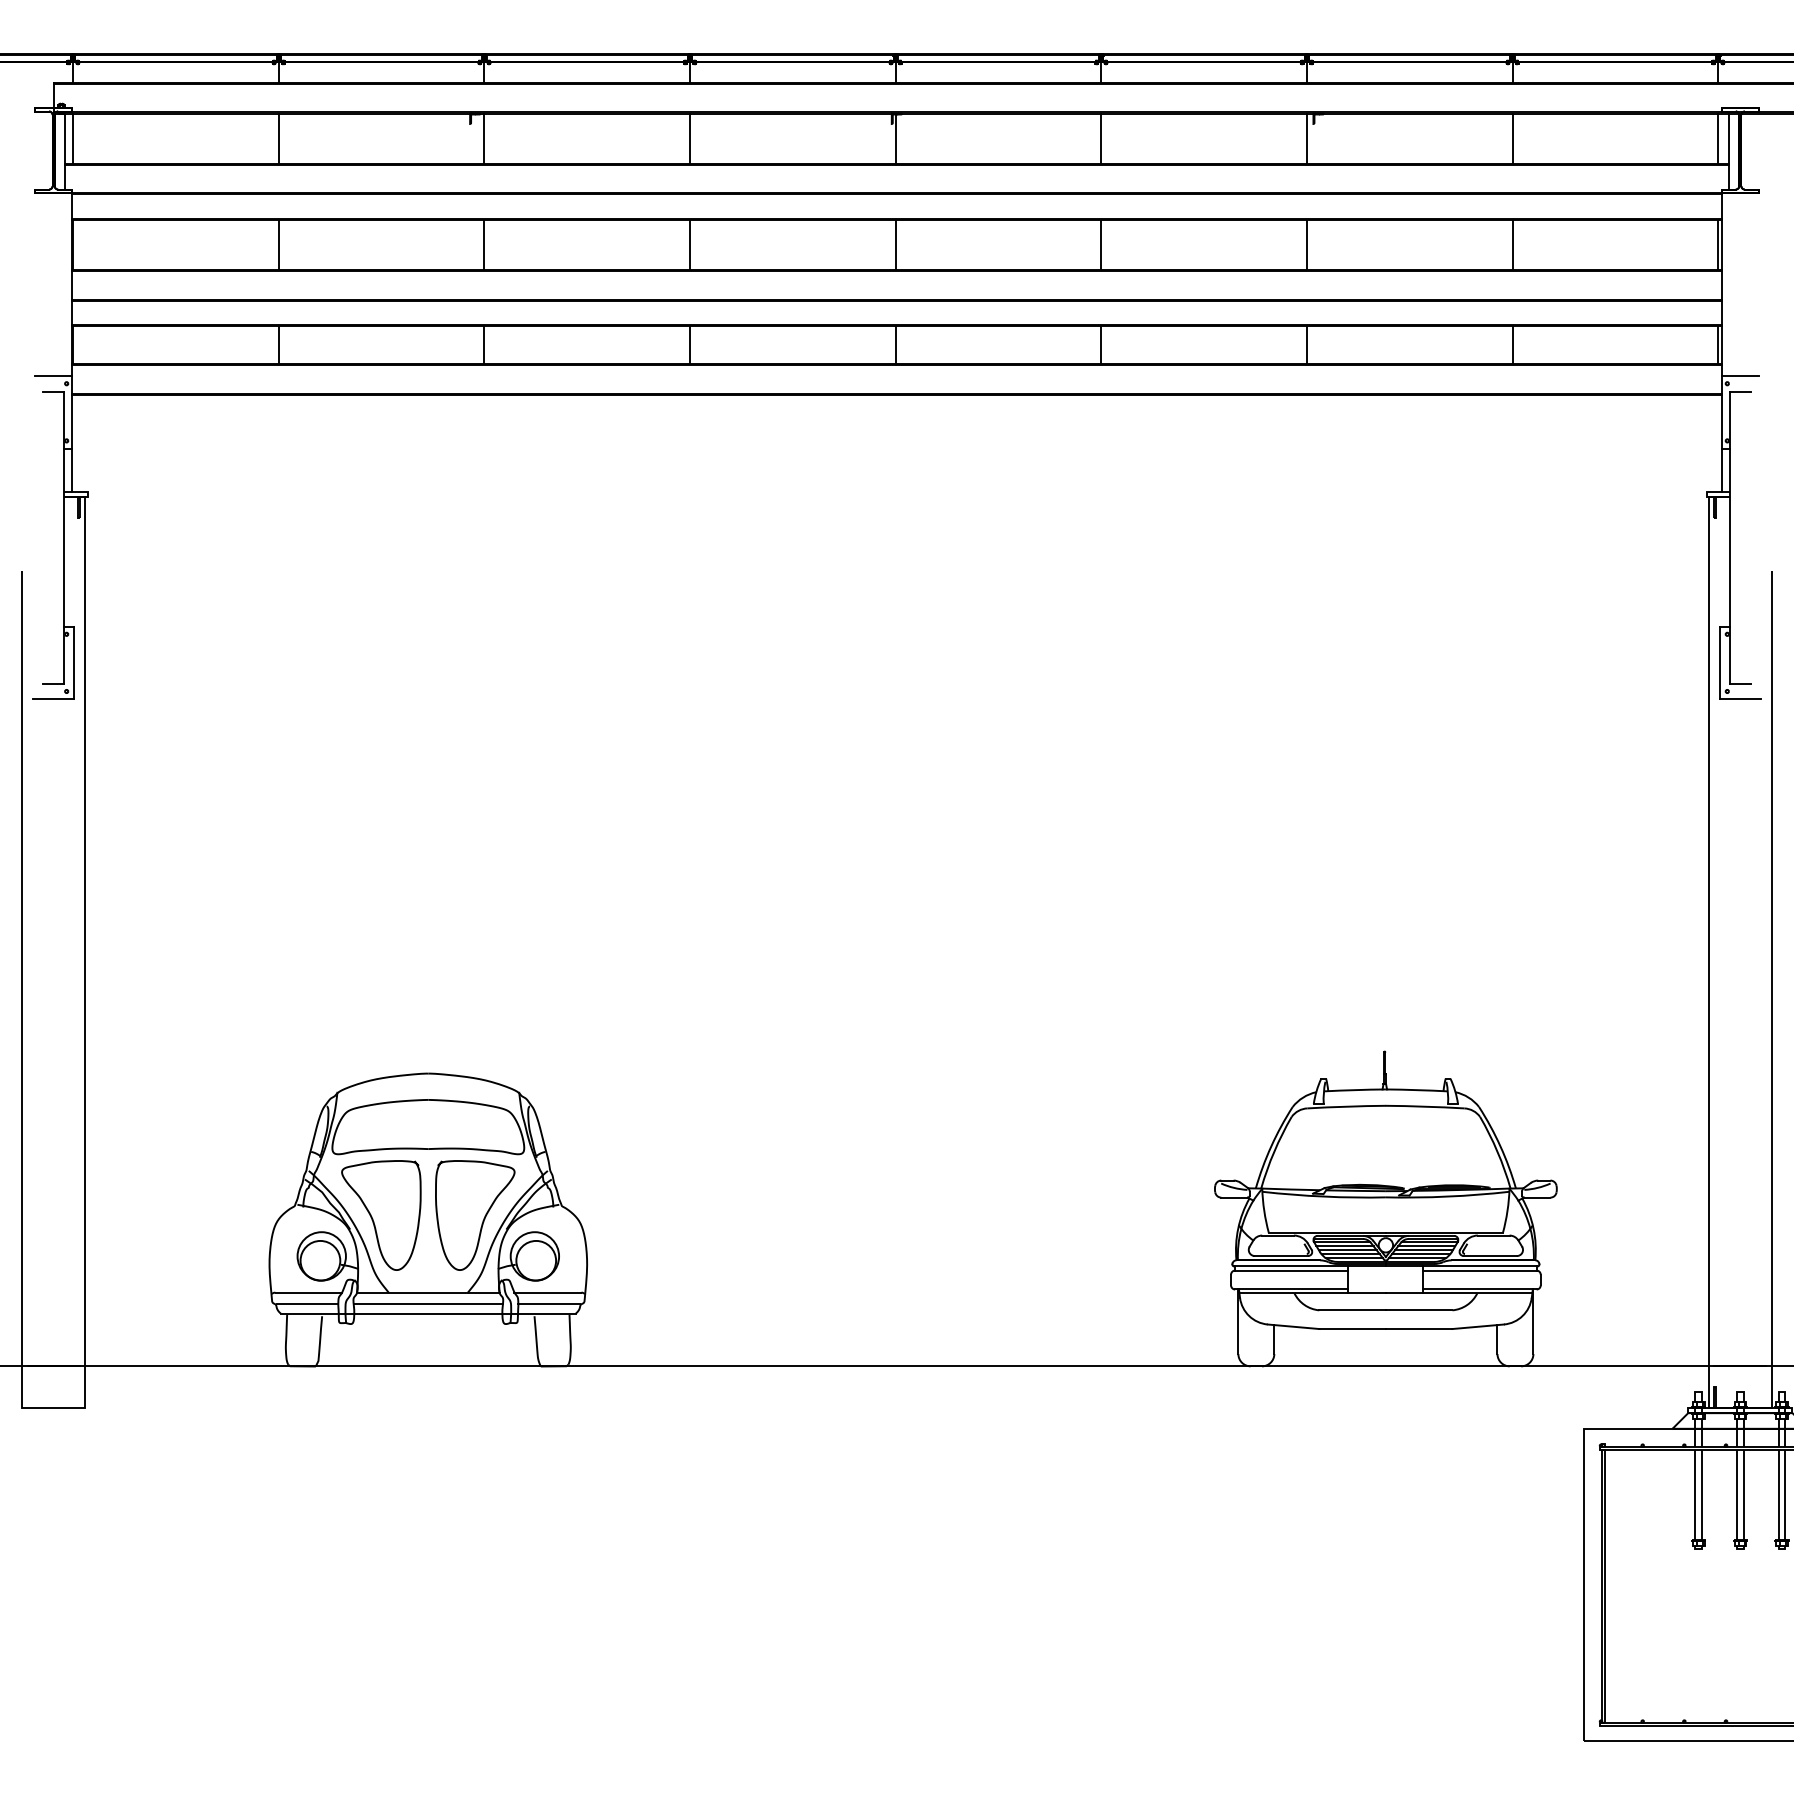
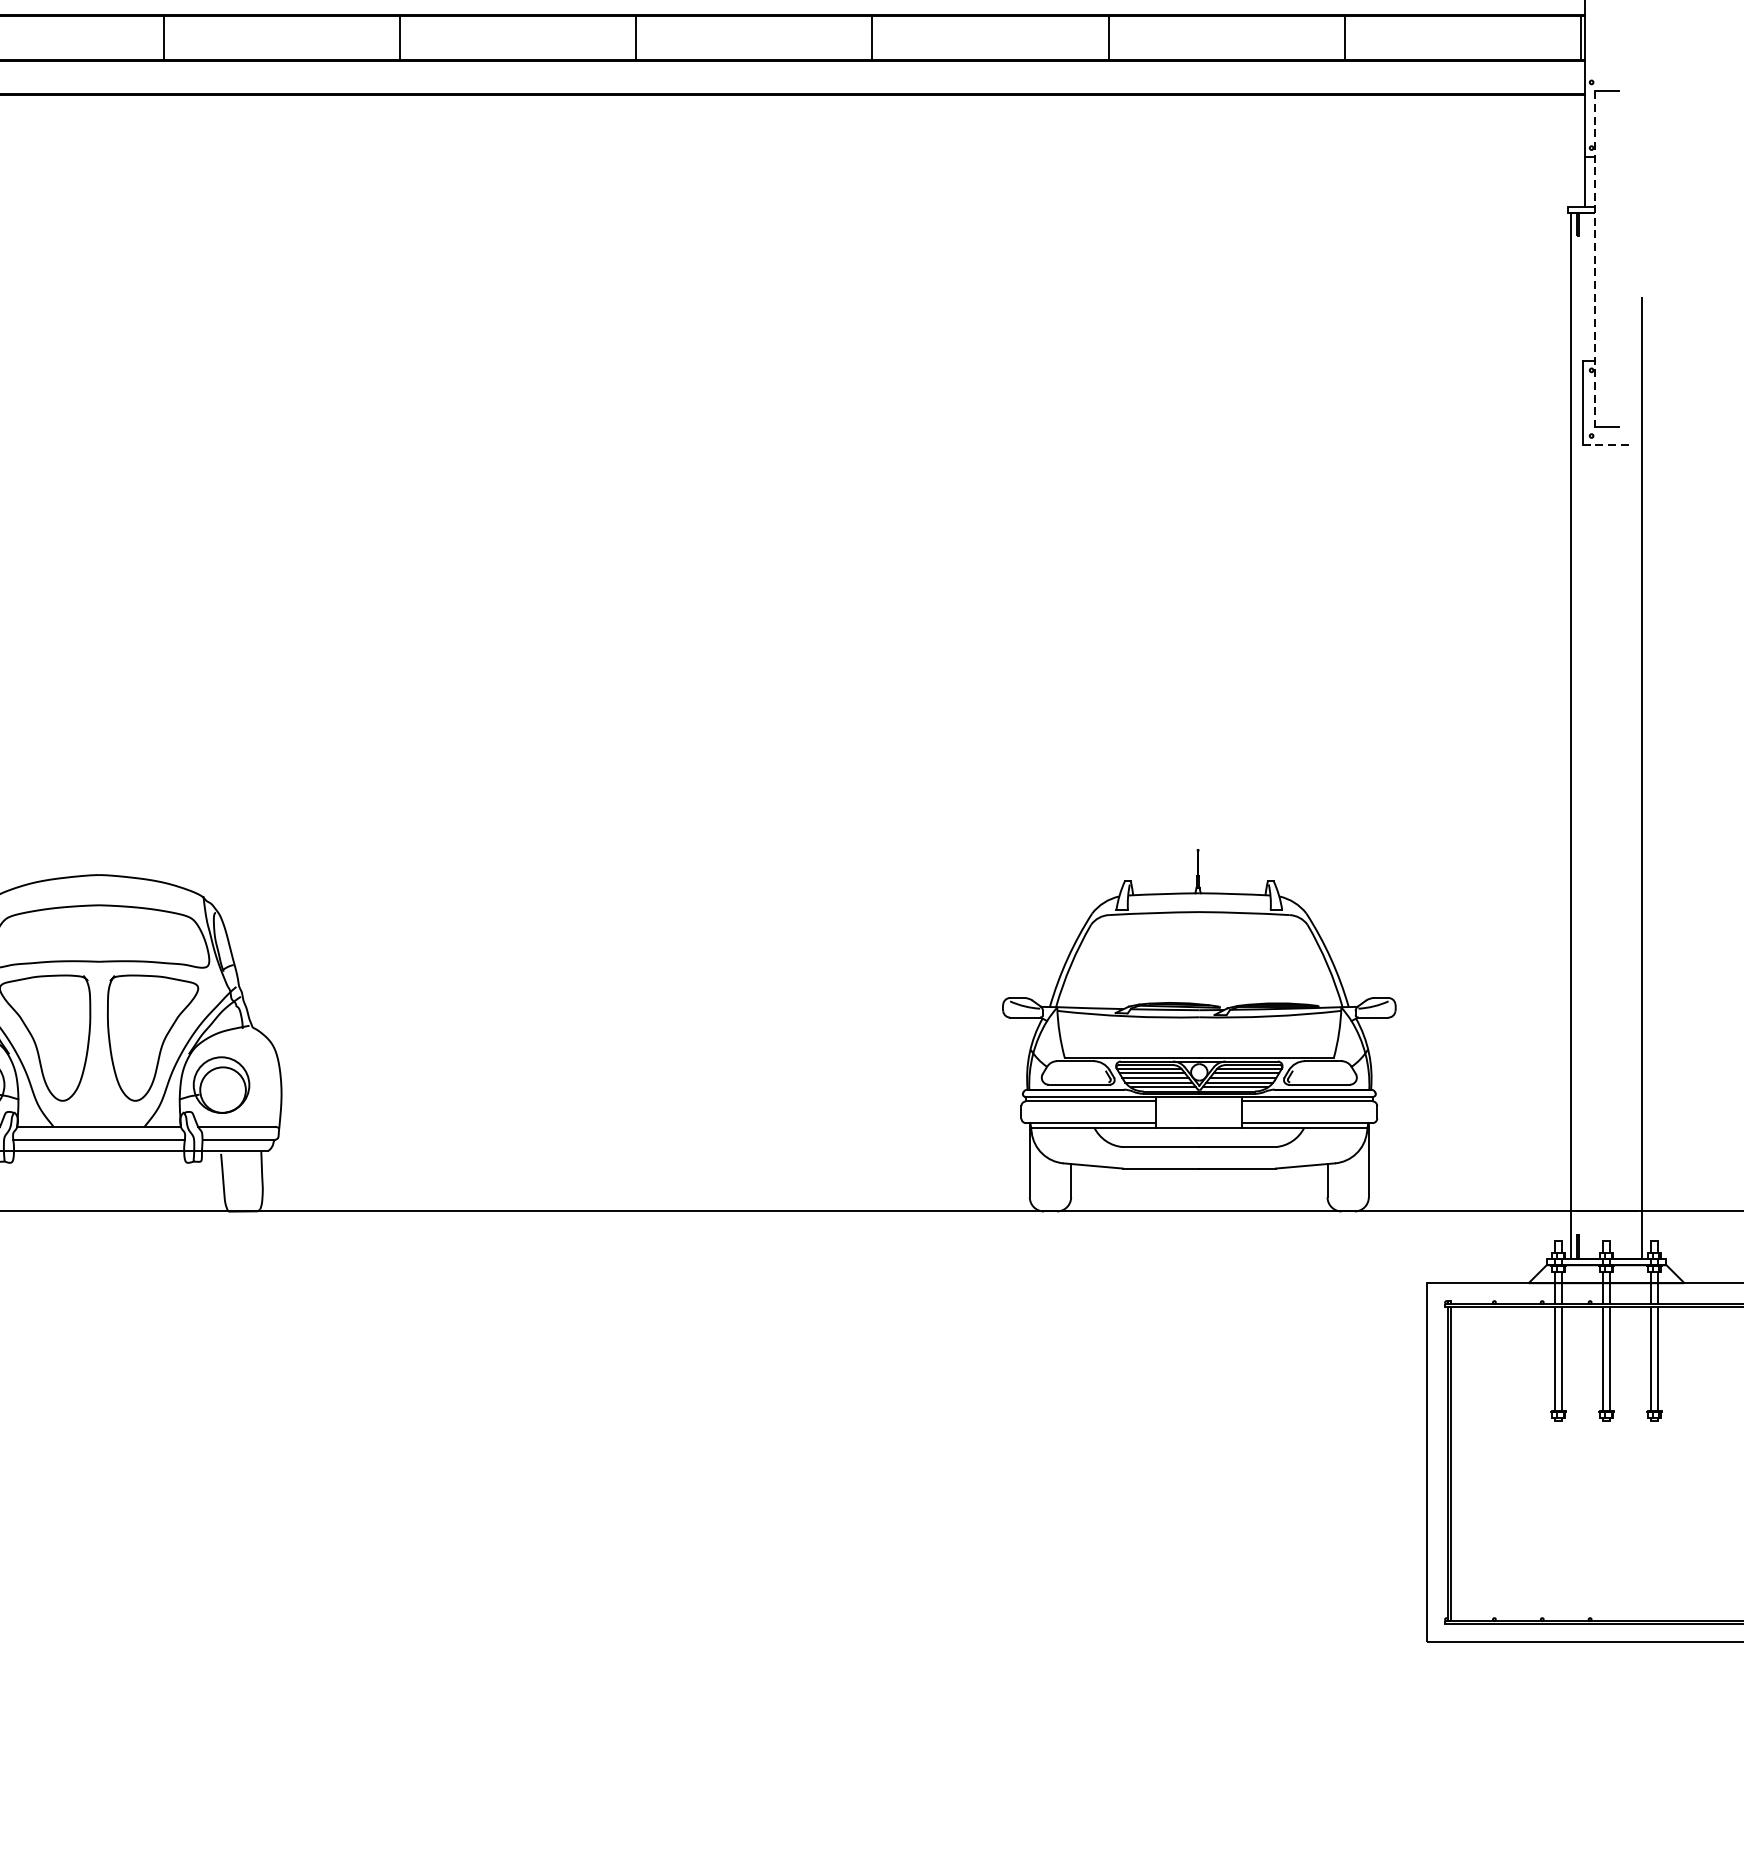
line: (1739, 375) -> (1605, 72), removed
line: (1729, 538) -> (1594, 260), solid -> dashed
line: (1740, 699) -> (1606, 445), solid -> dashed

